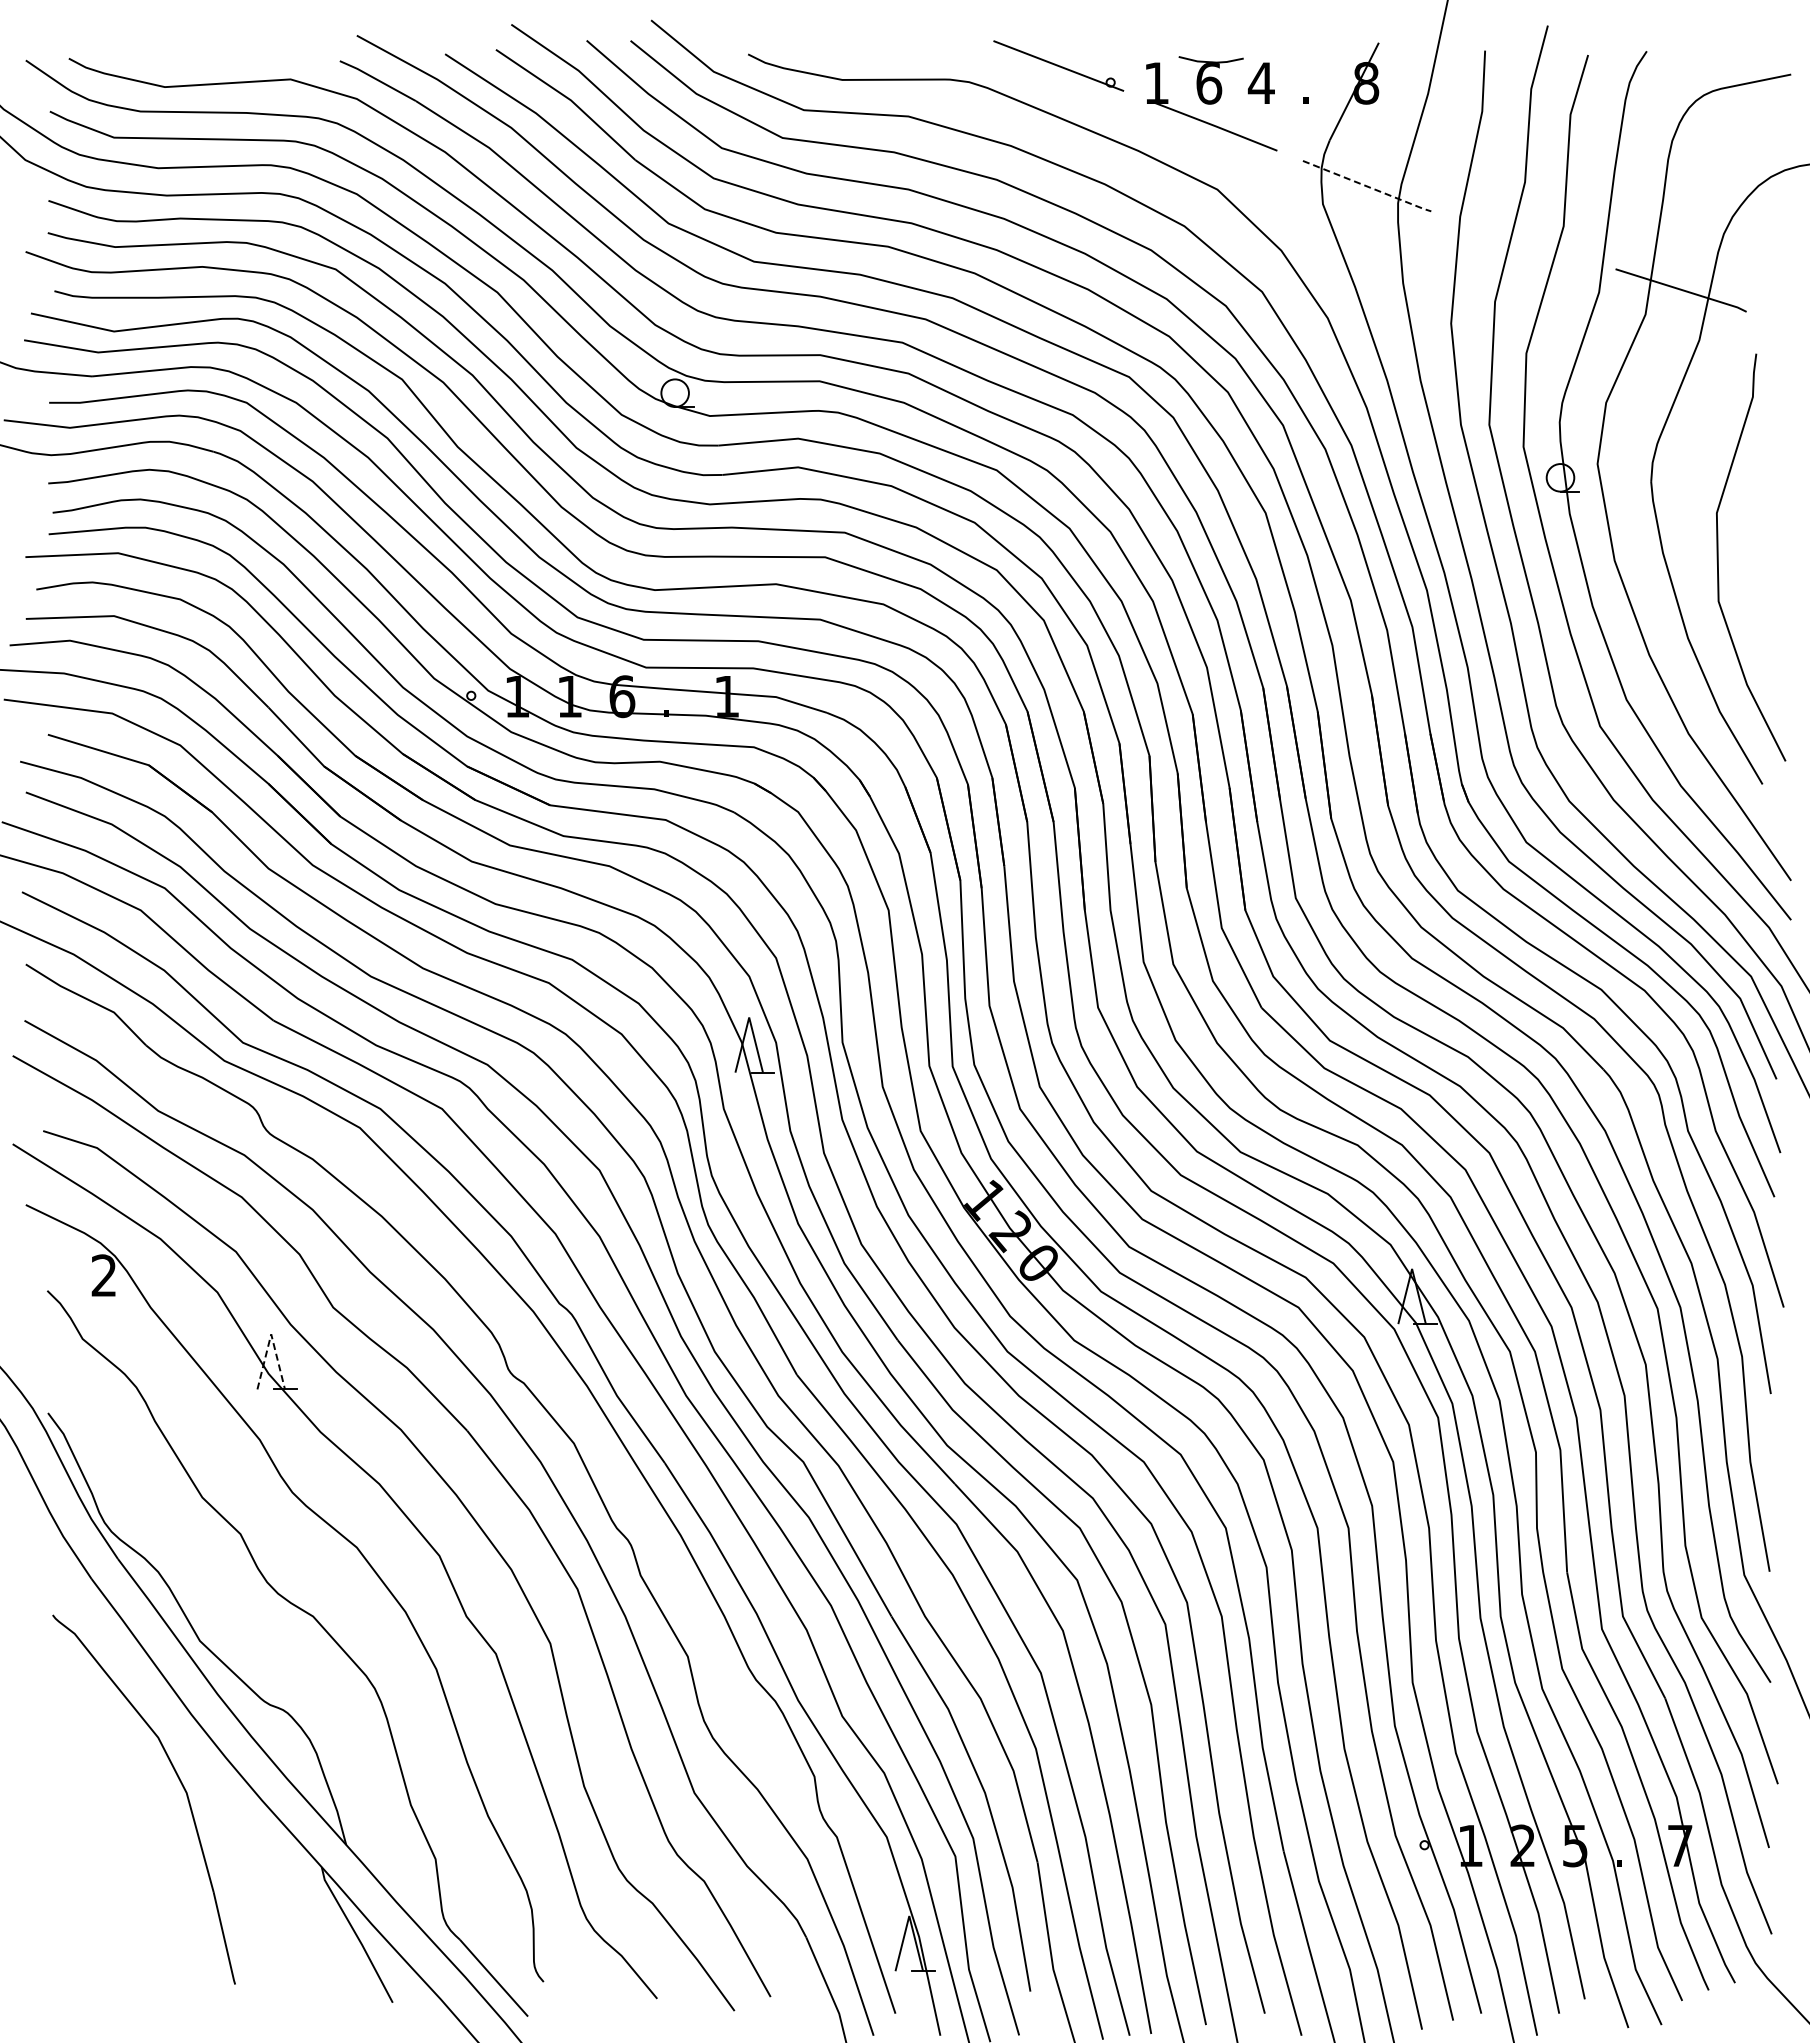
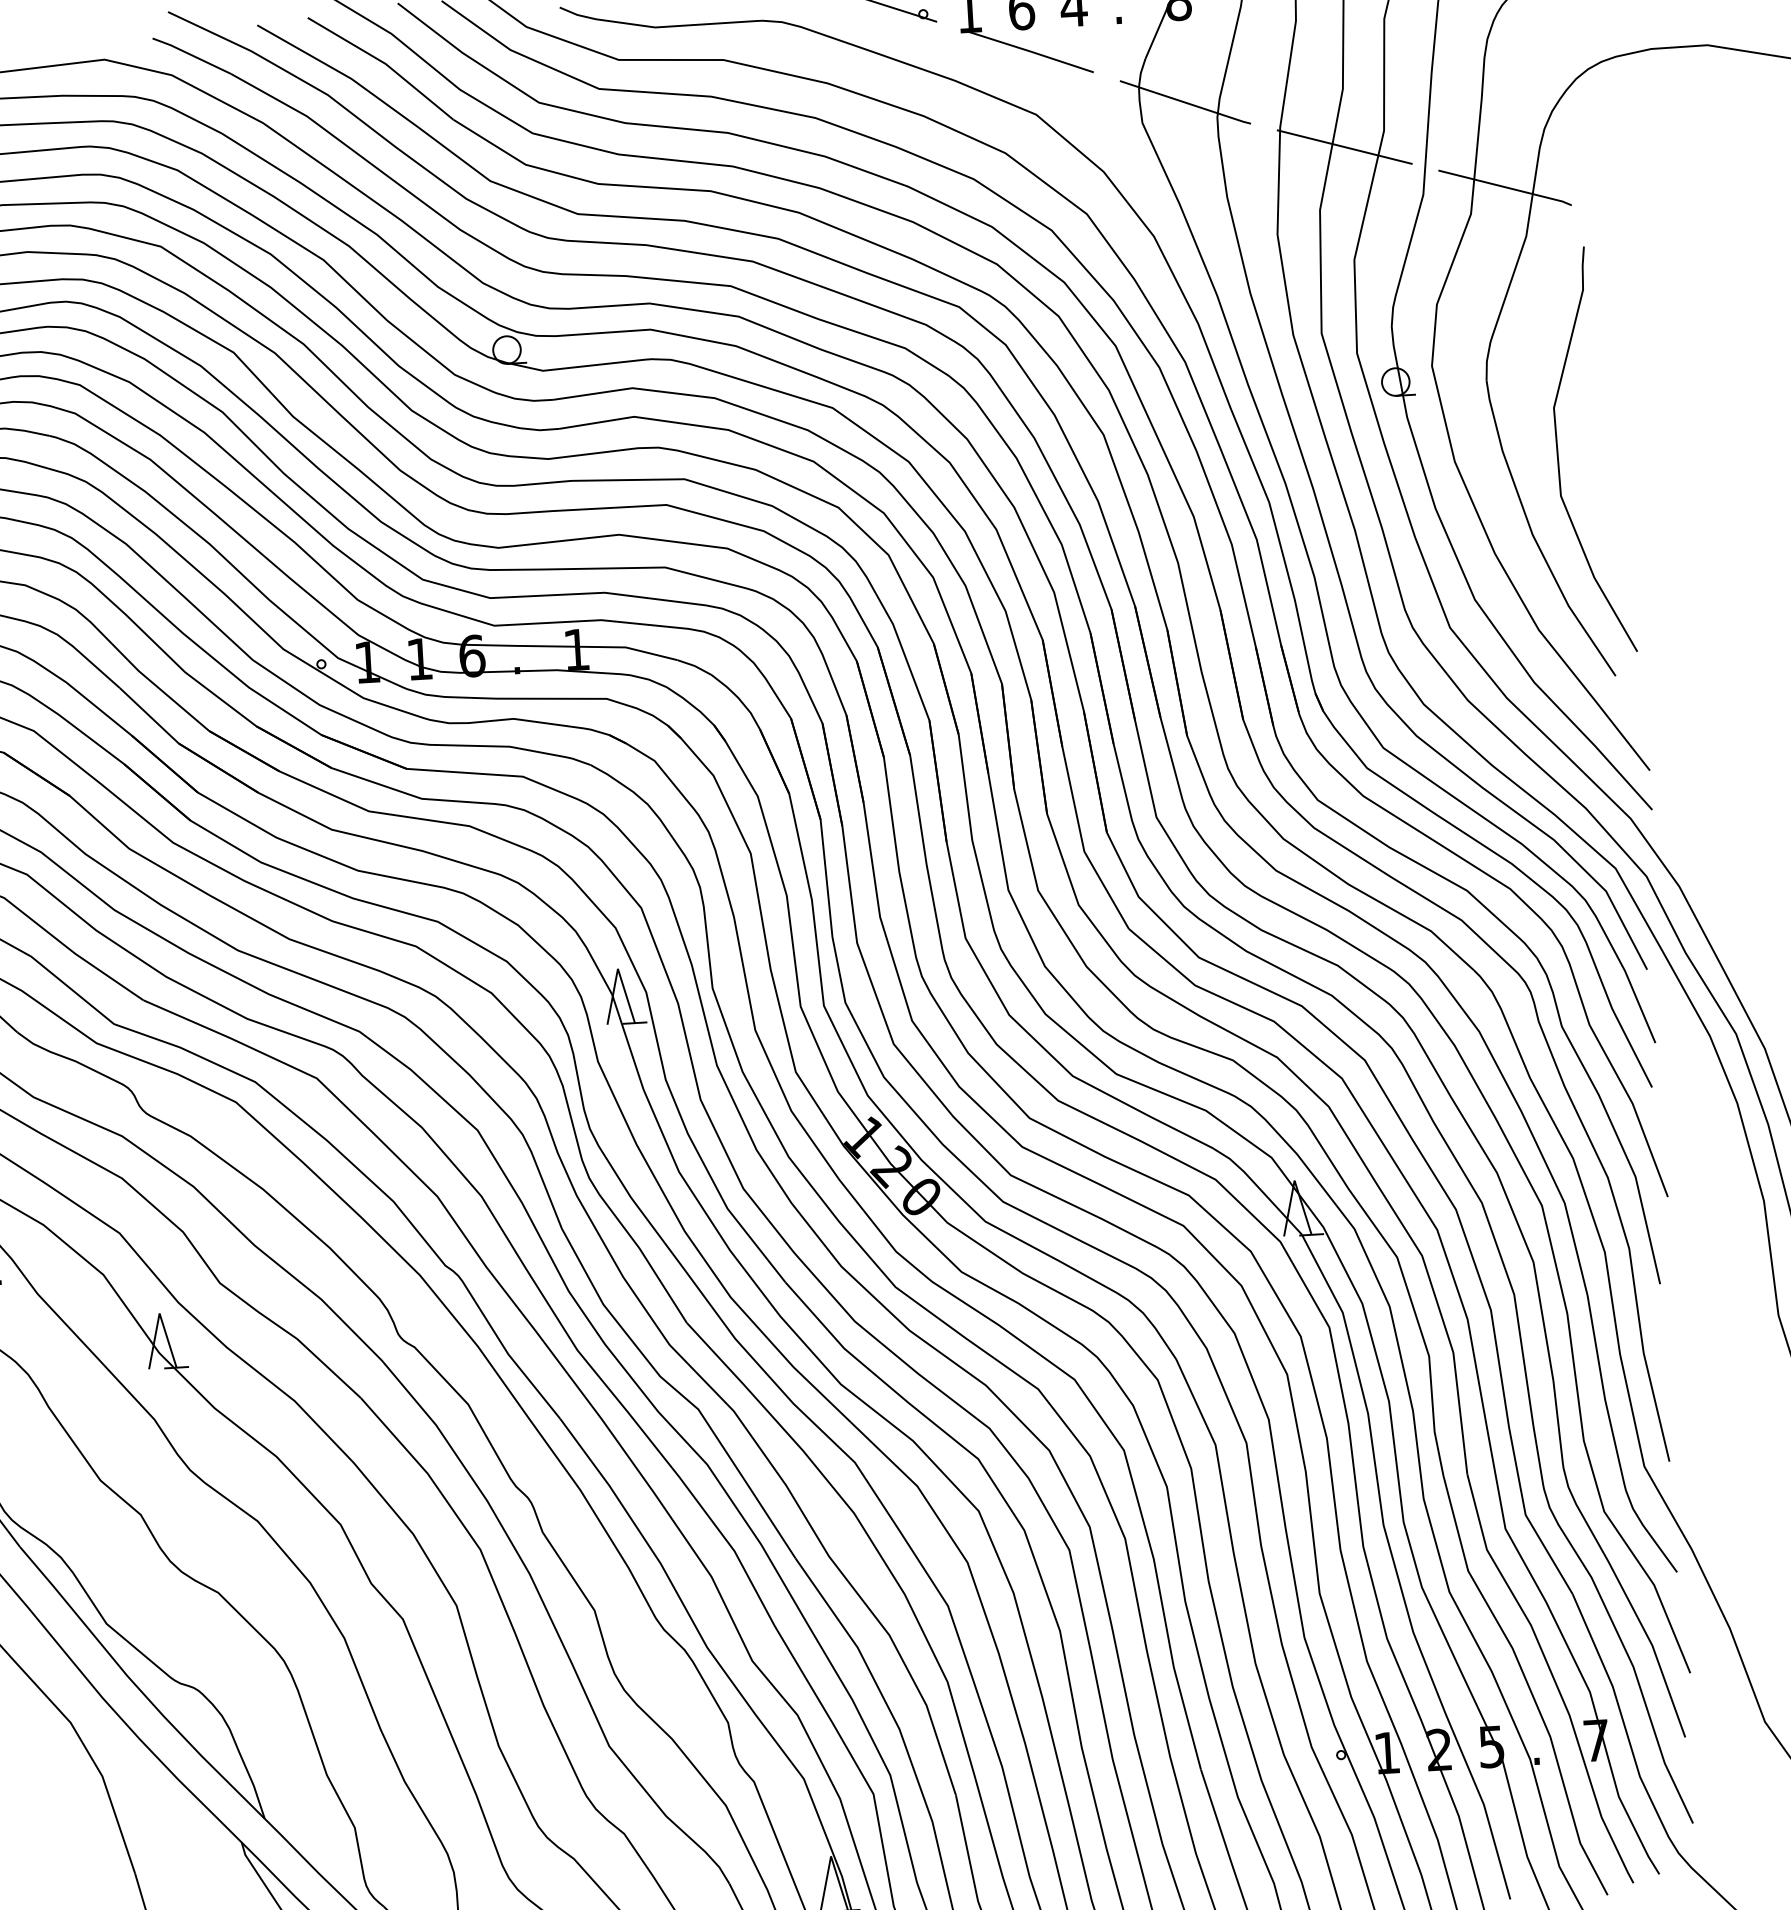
line: (1367, 186) -> (1185, 102), dashed -> solid
line: (1523, 239) -> (1344, 146), added
line: (271, 1334) -> (159, 1313), dashed -> solid

